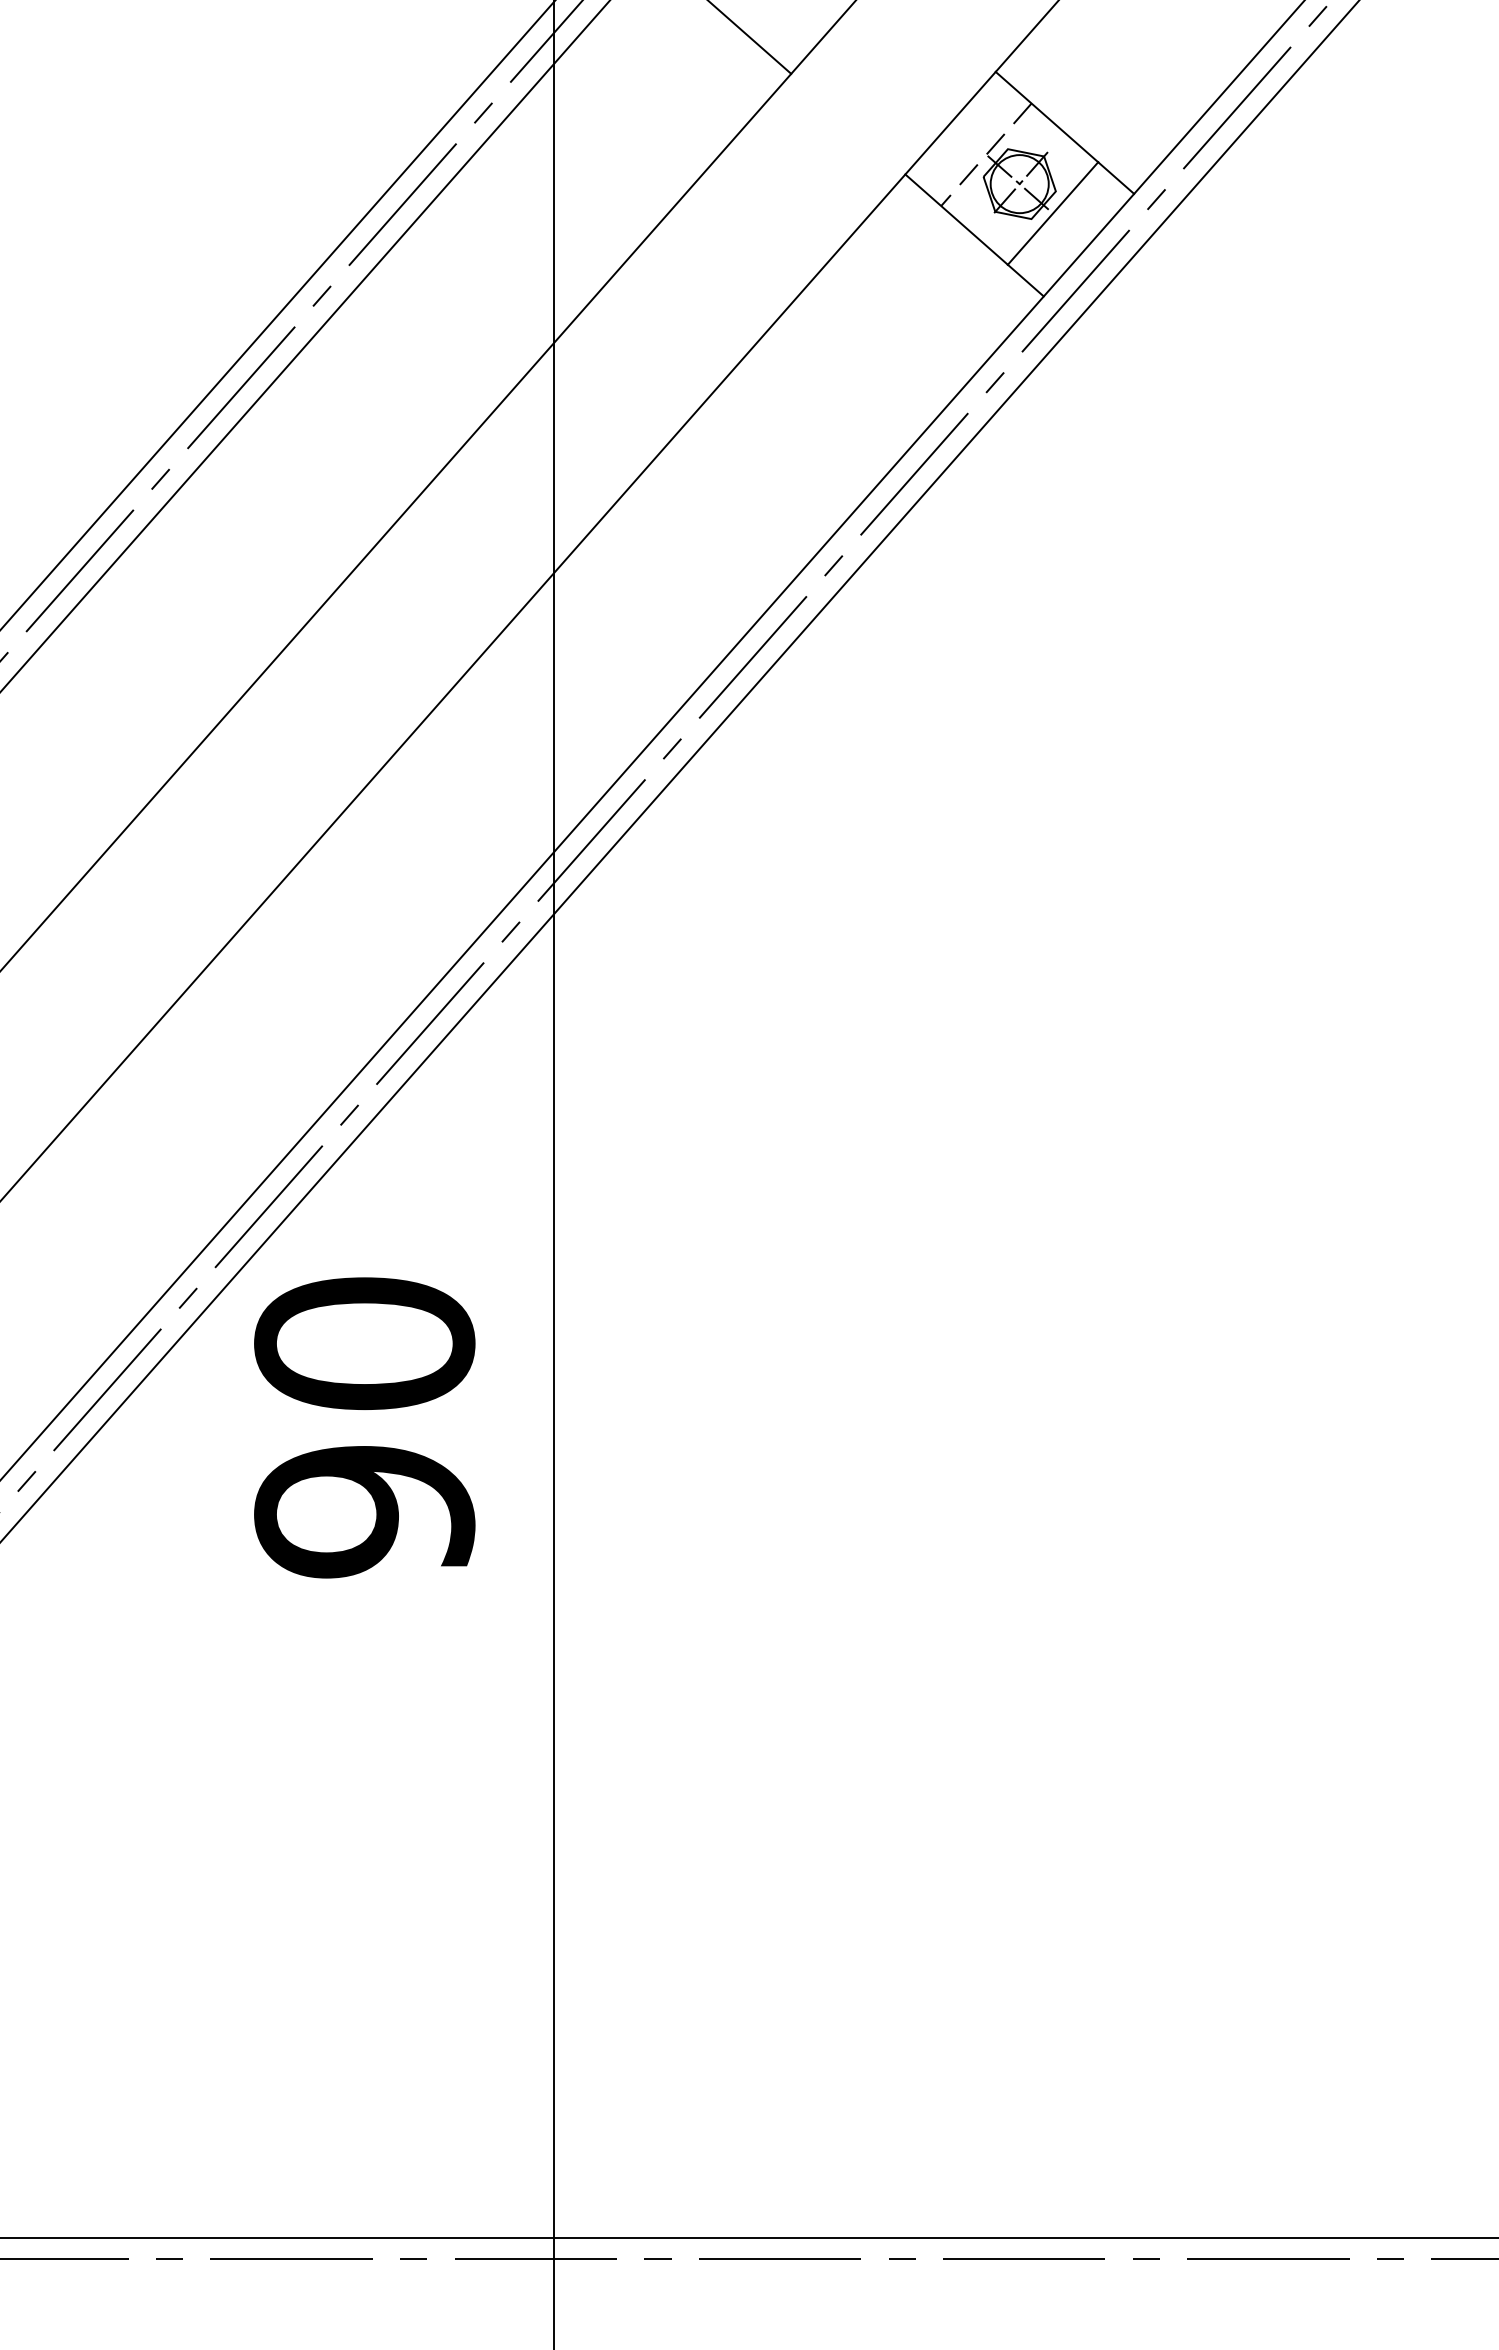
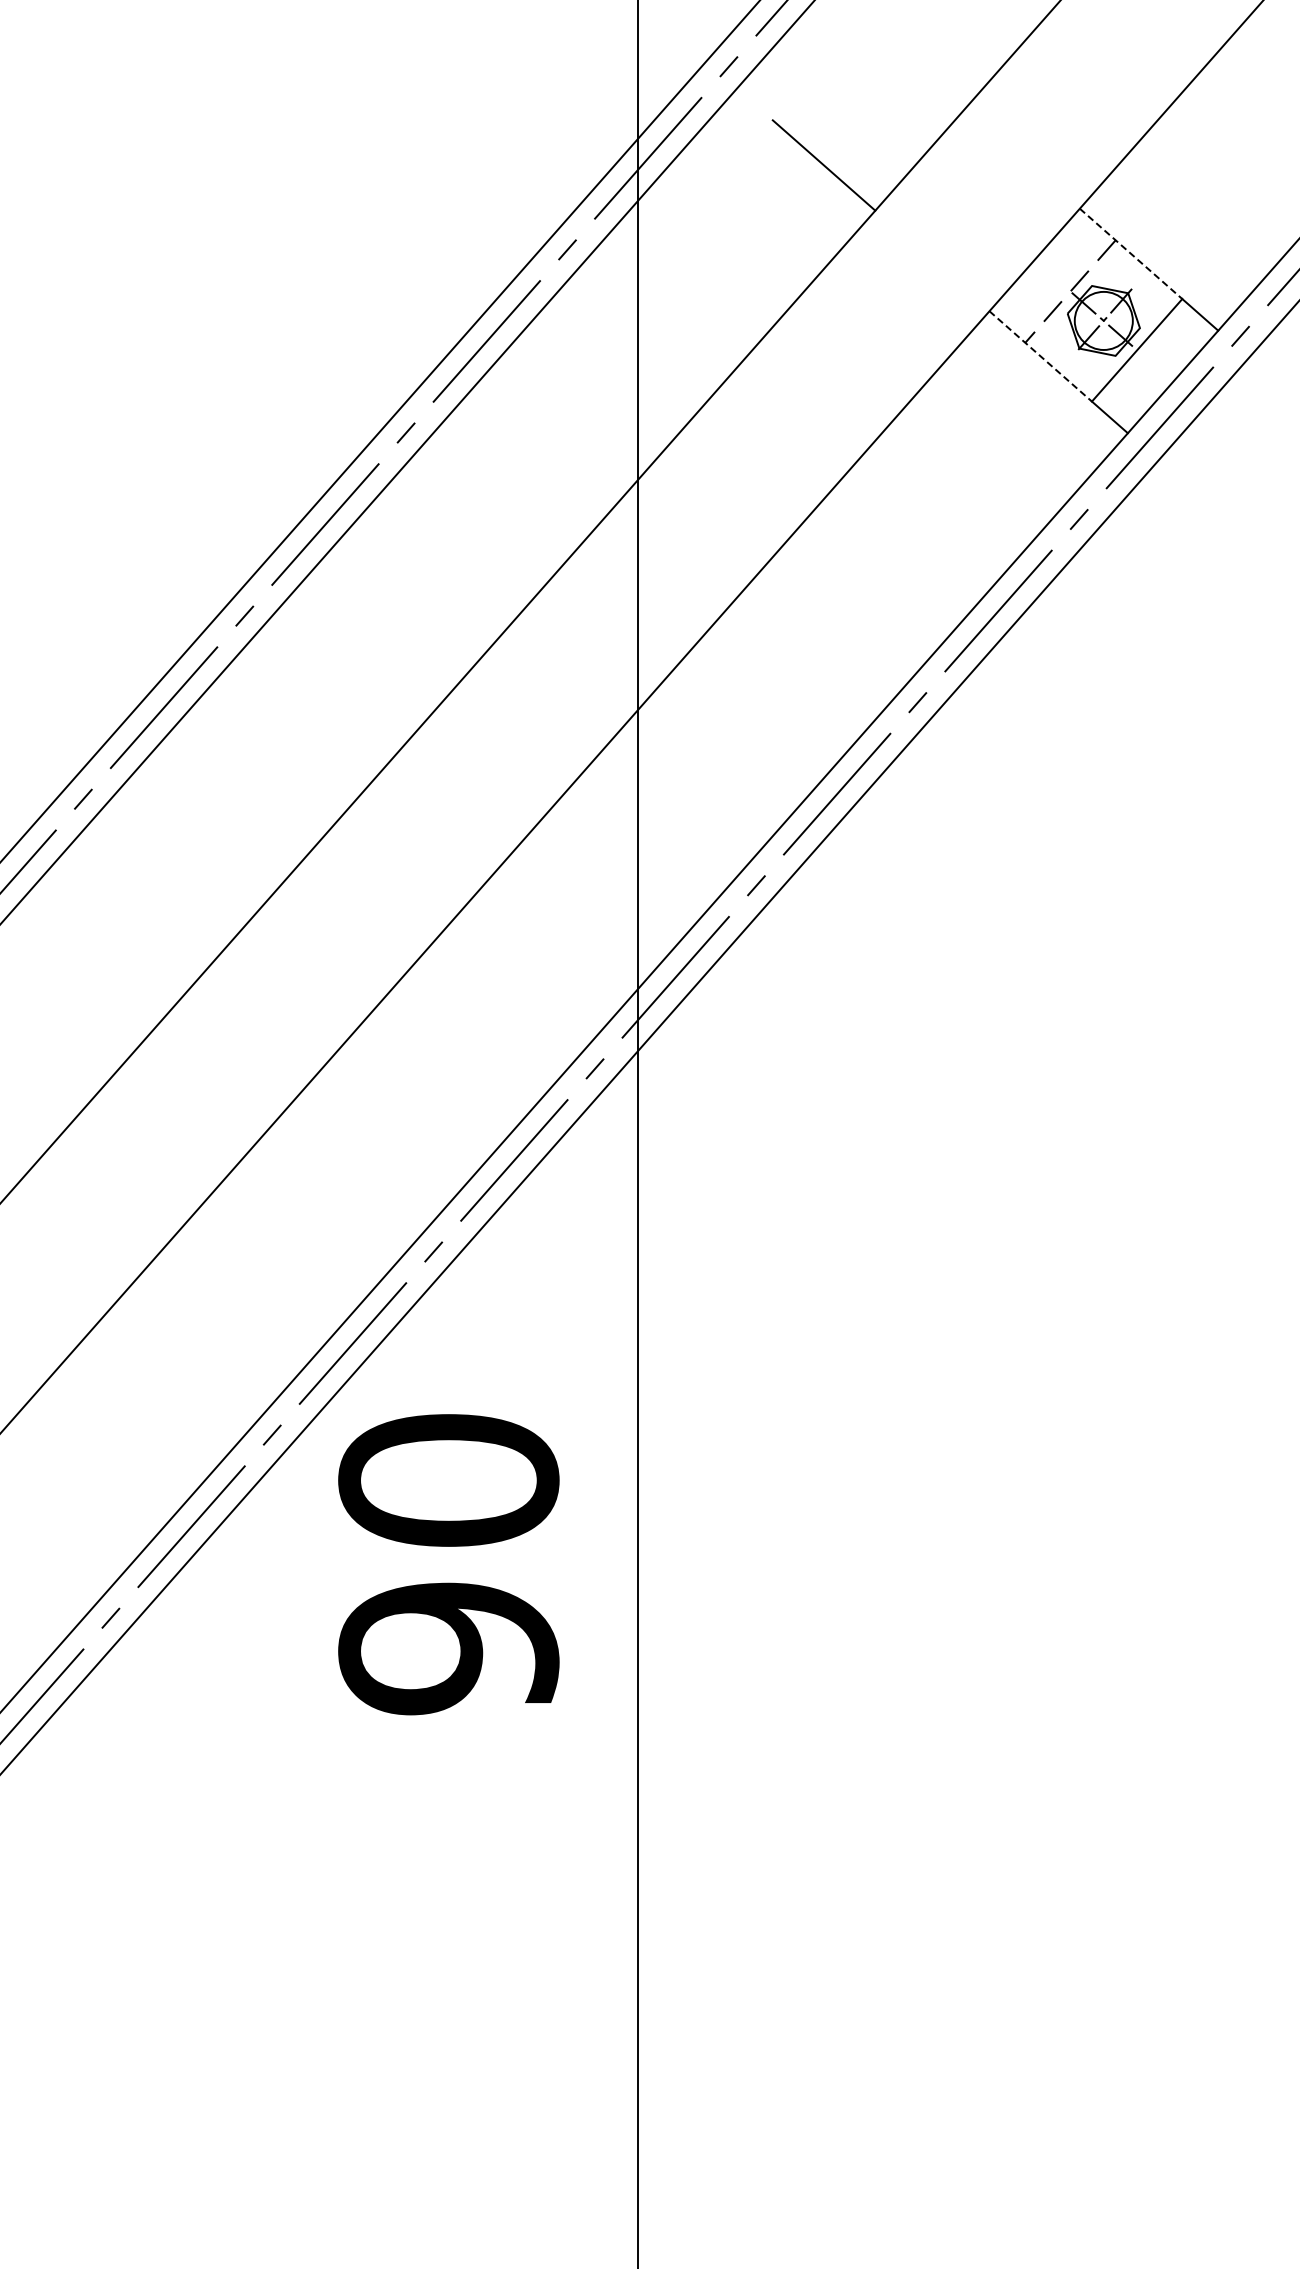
line: (1047, 117) -> (1131, 254), solid -> dashed
line: (956, 219) -> (1040, 356), solid -> dashed

